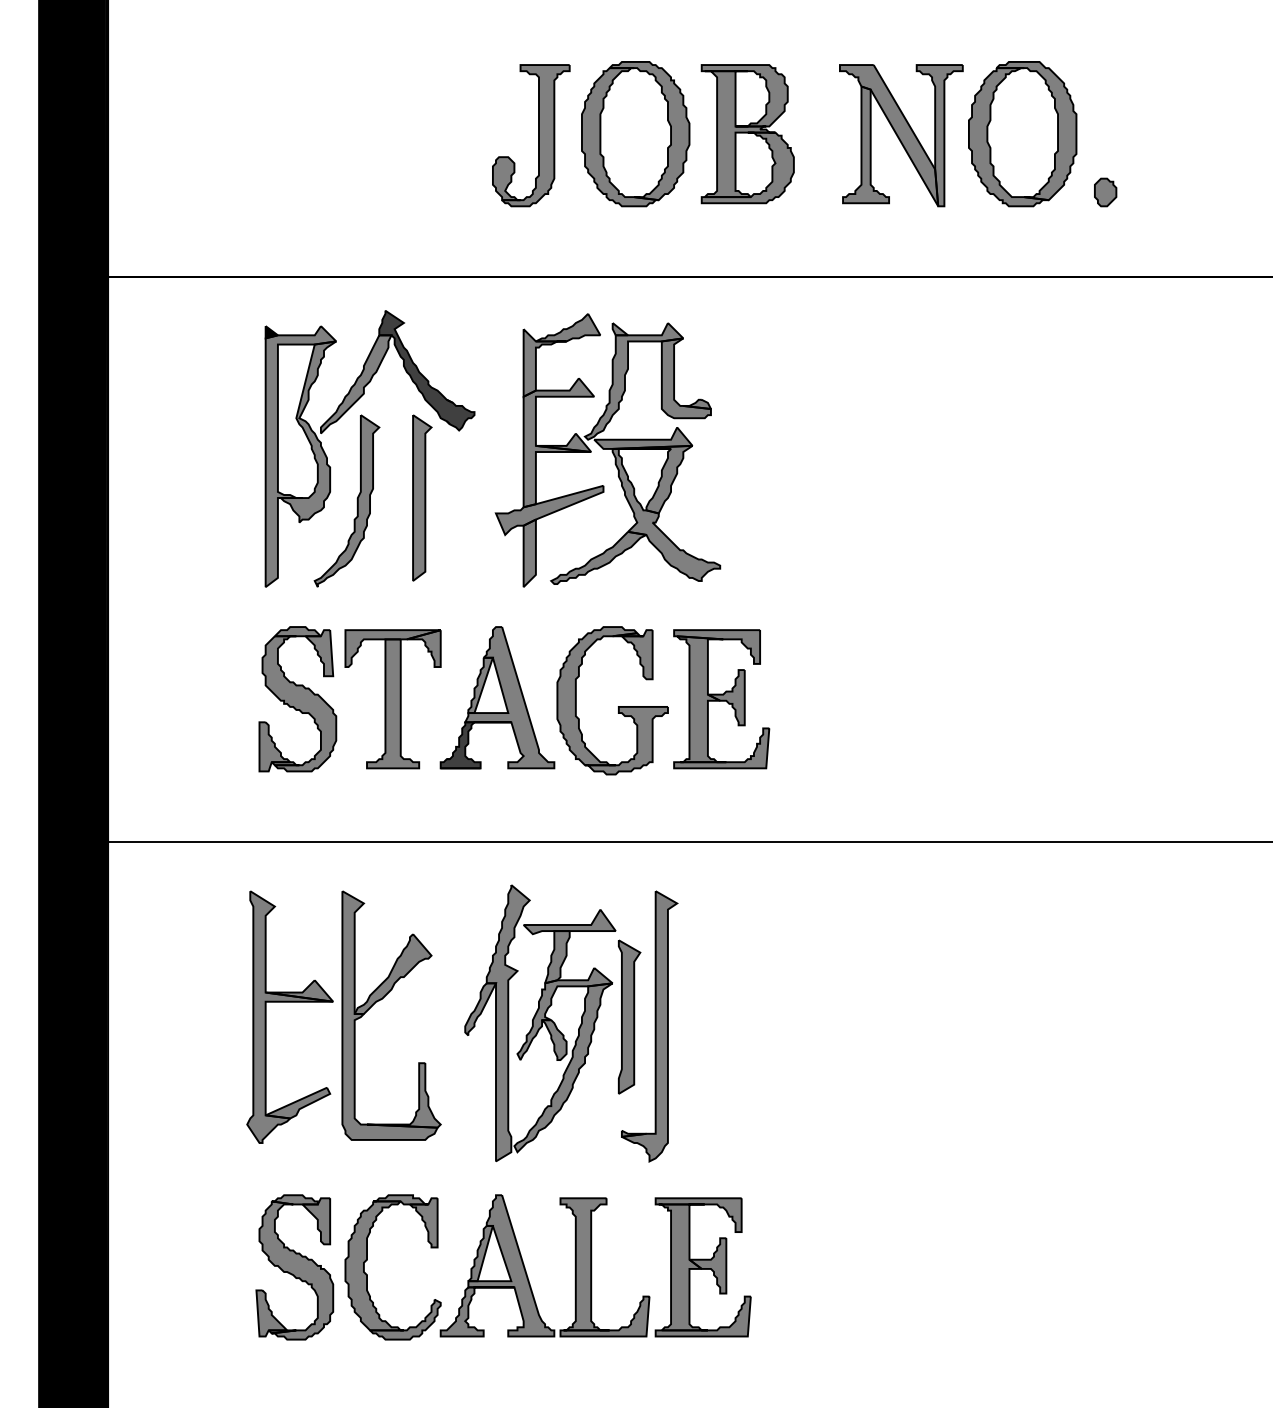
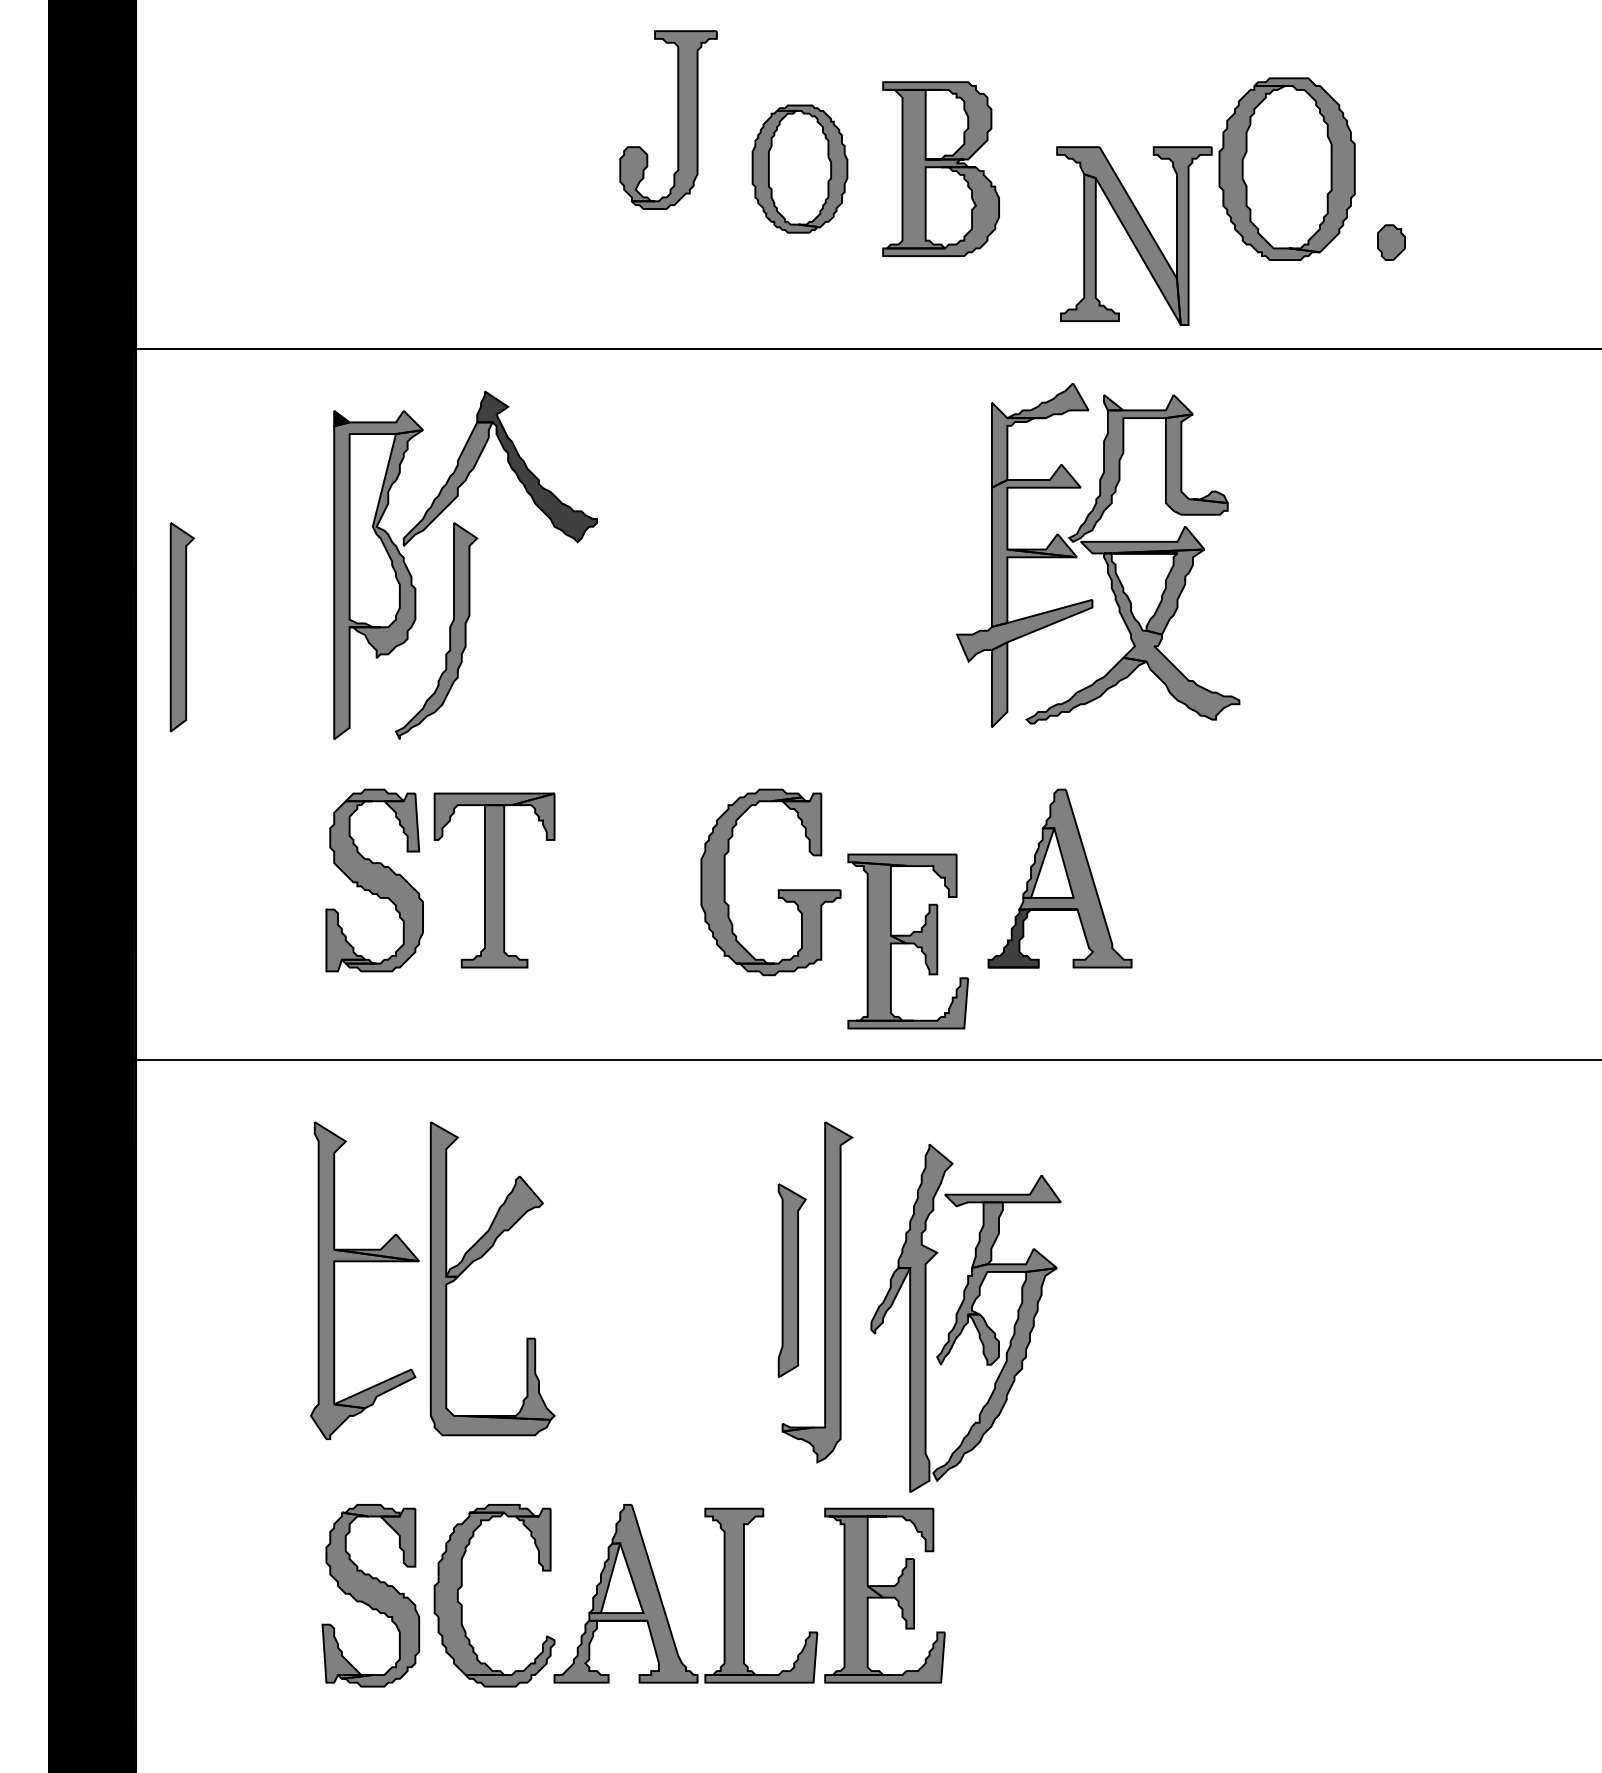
part: (635, 133) -> (799, 168), size x0.7
part: (538, 135) -> (677, 119), moved
part: (901, 135) -> (1134, 235), moved
part: (608, 449) -> (1098, 554), moved
part: (422, 498) -> (182, 627), moved
part: (497, 697) -> (1059, 878), moved
part: (721, 699) -> (907, 941), moved
part: (539, 1023) -> (965, 1318), moved

